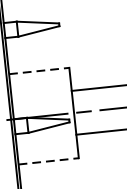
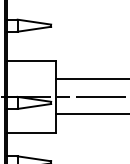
line: (39, 70) -> (31, 60), dashed -> solid
line: (48, 161) -> (31, 133), dashed -> solid

